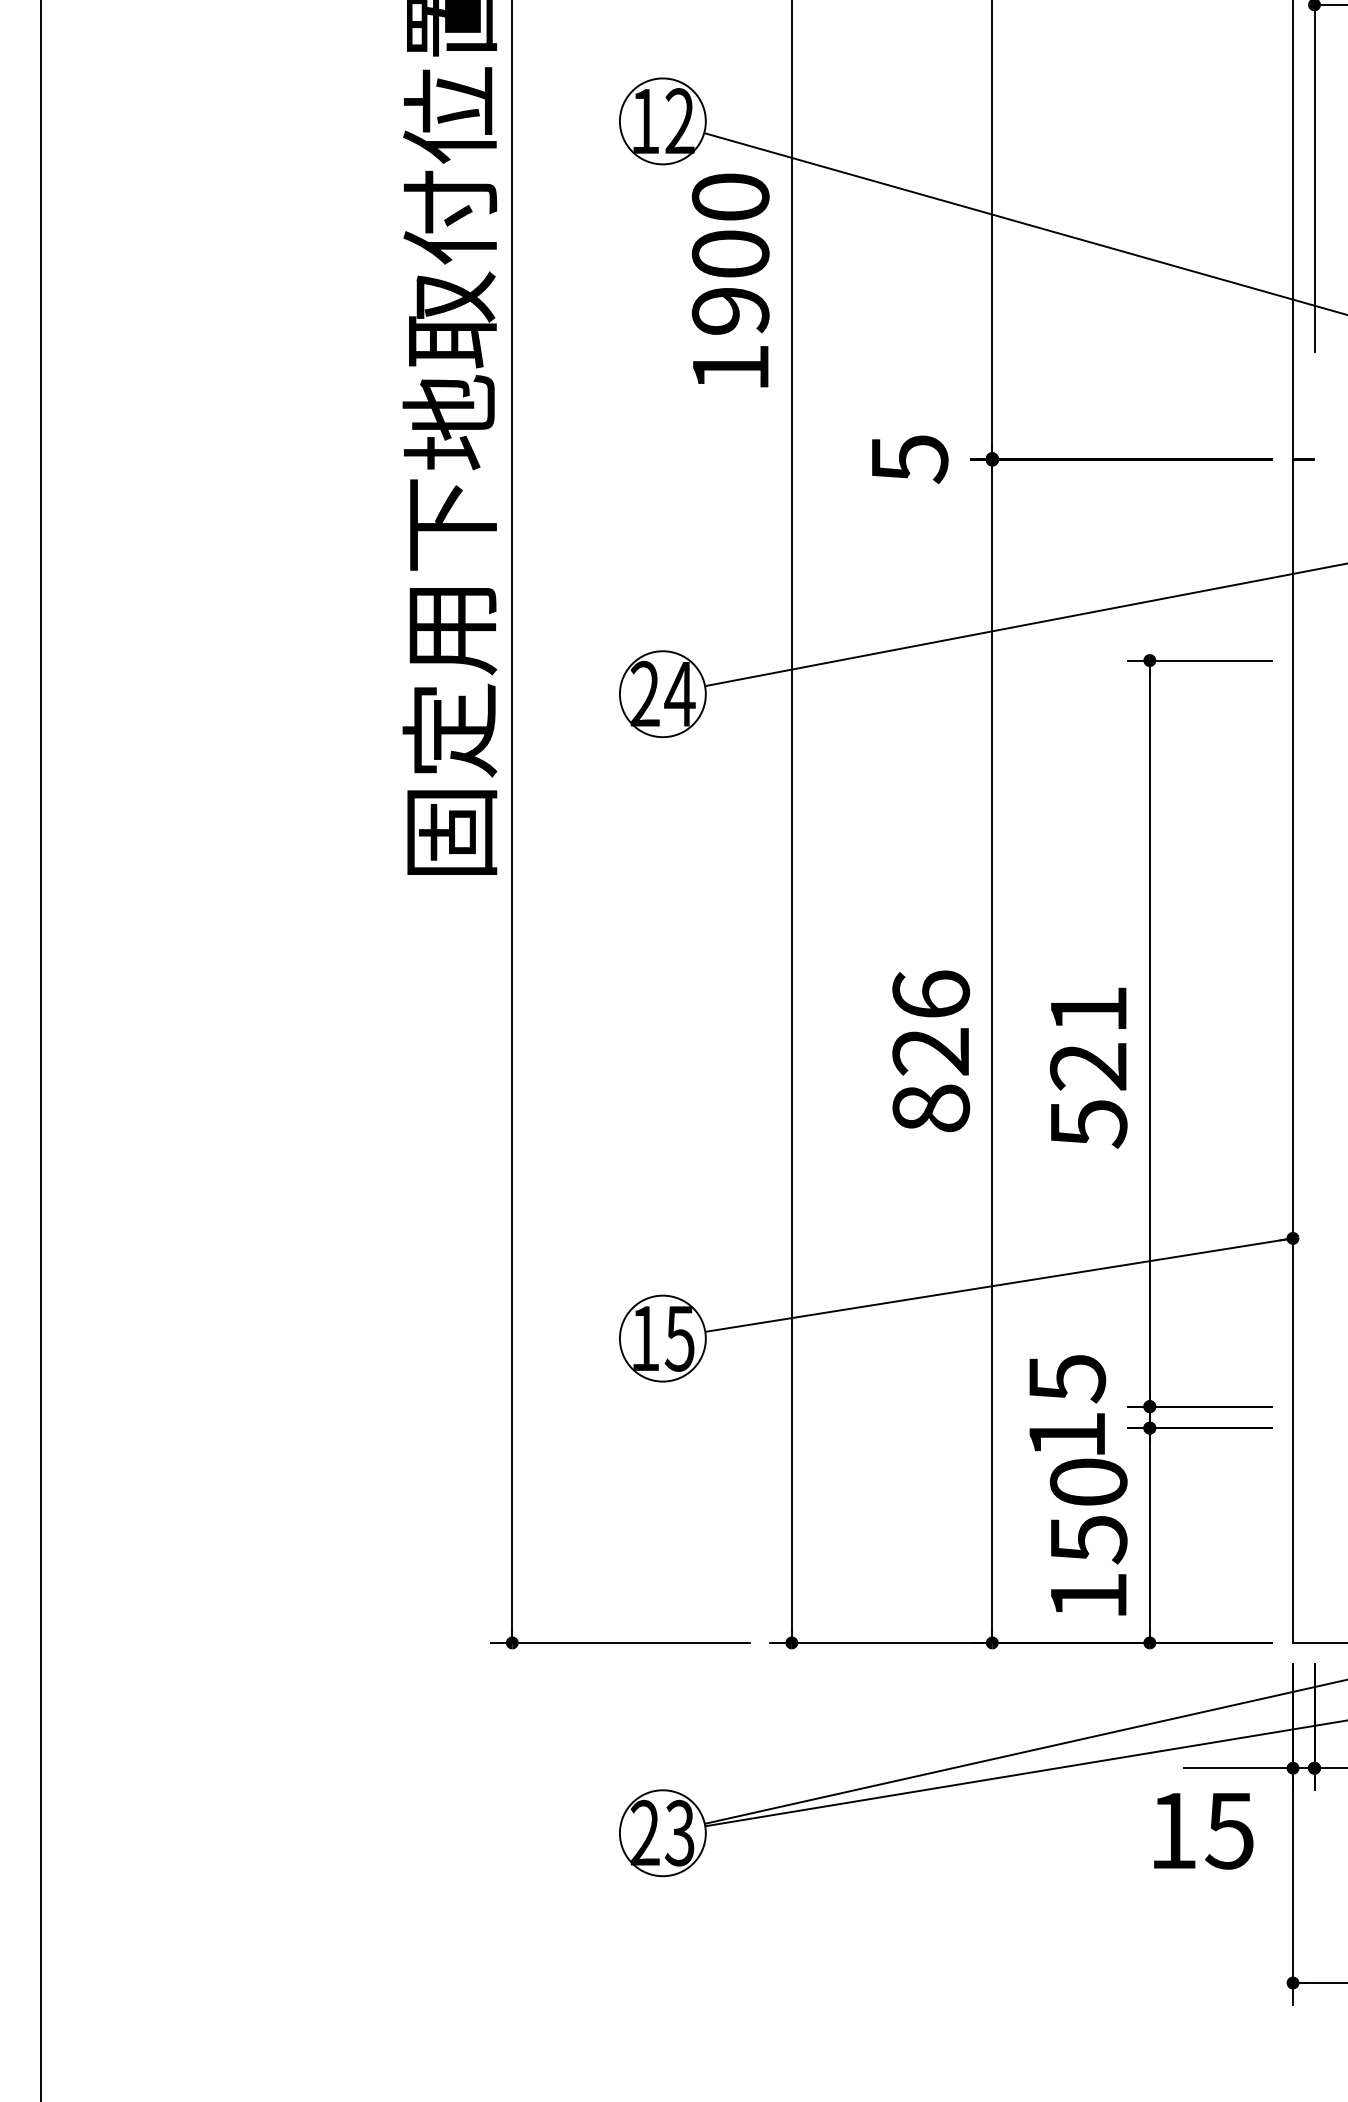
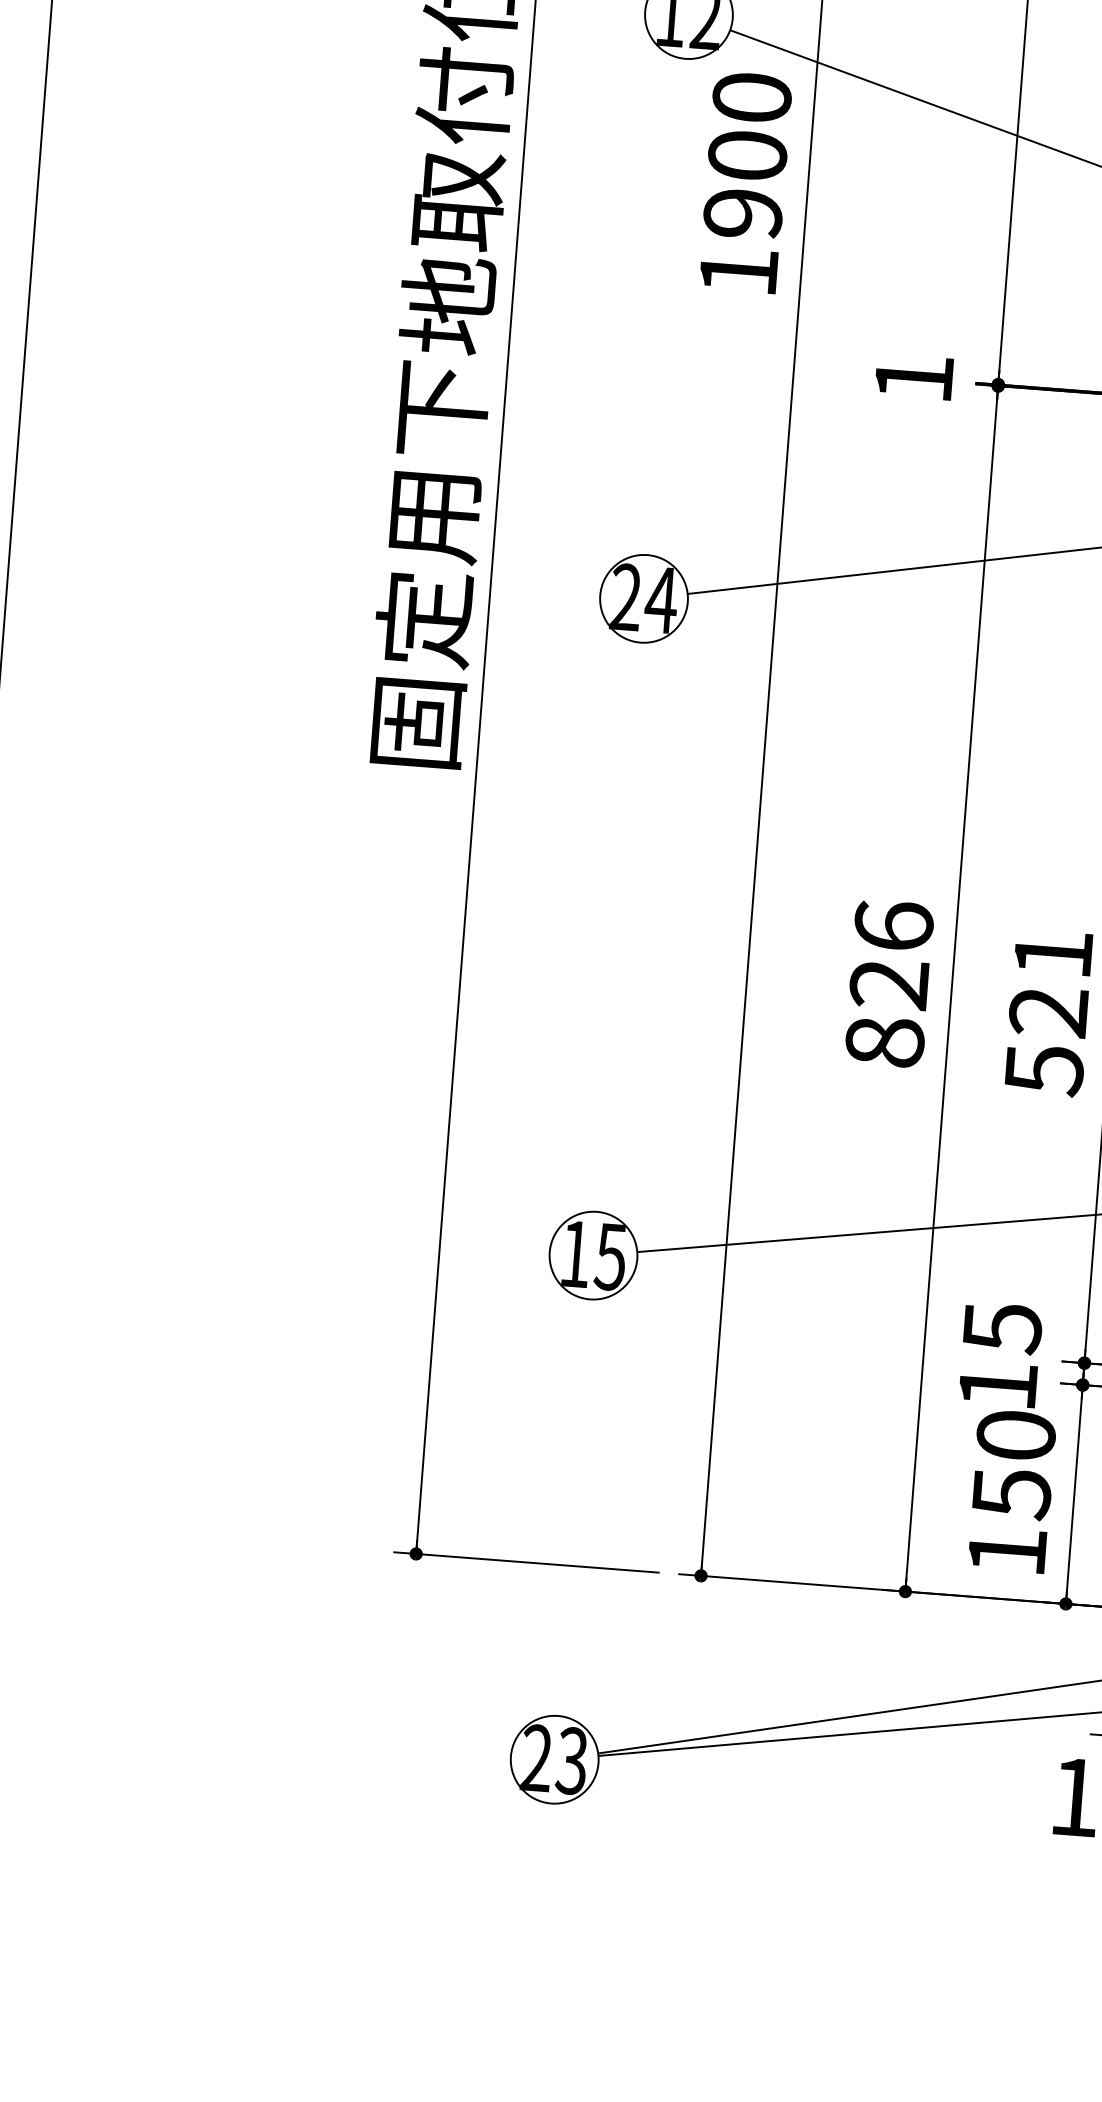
text: (910, 459) -> (914, 379), 5 -> 1

